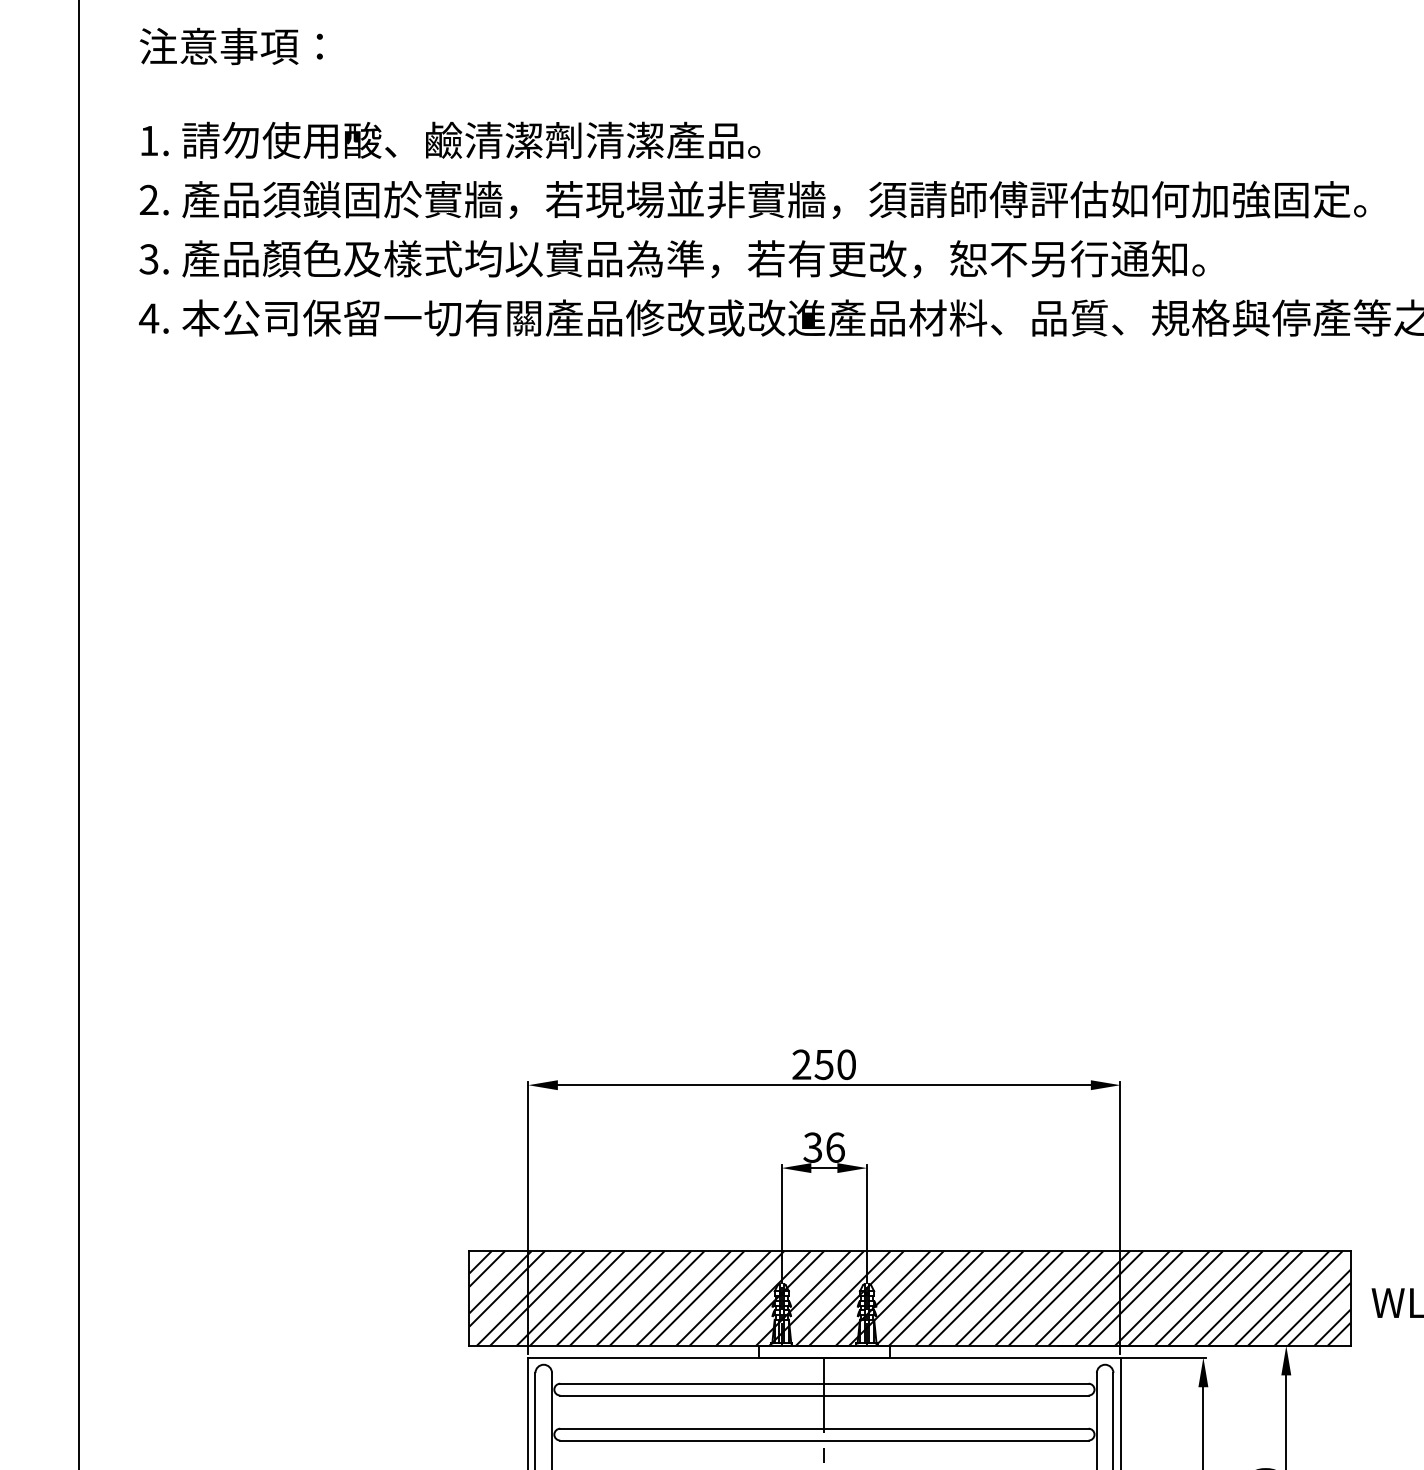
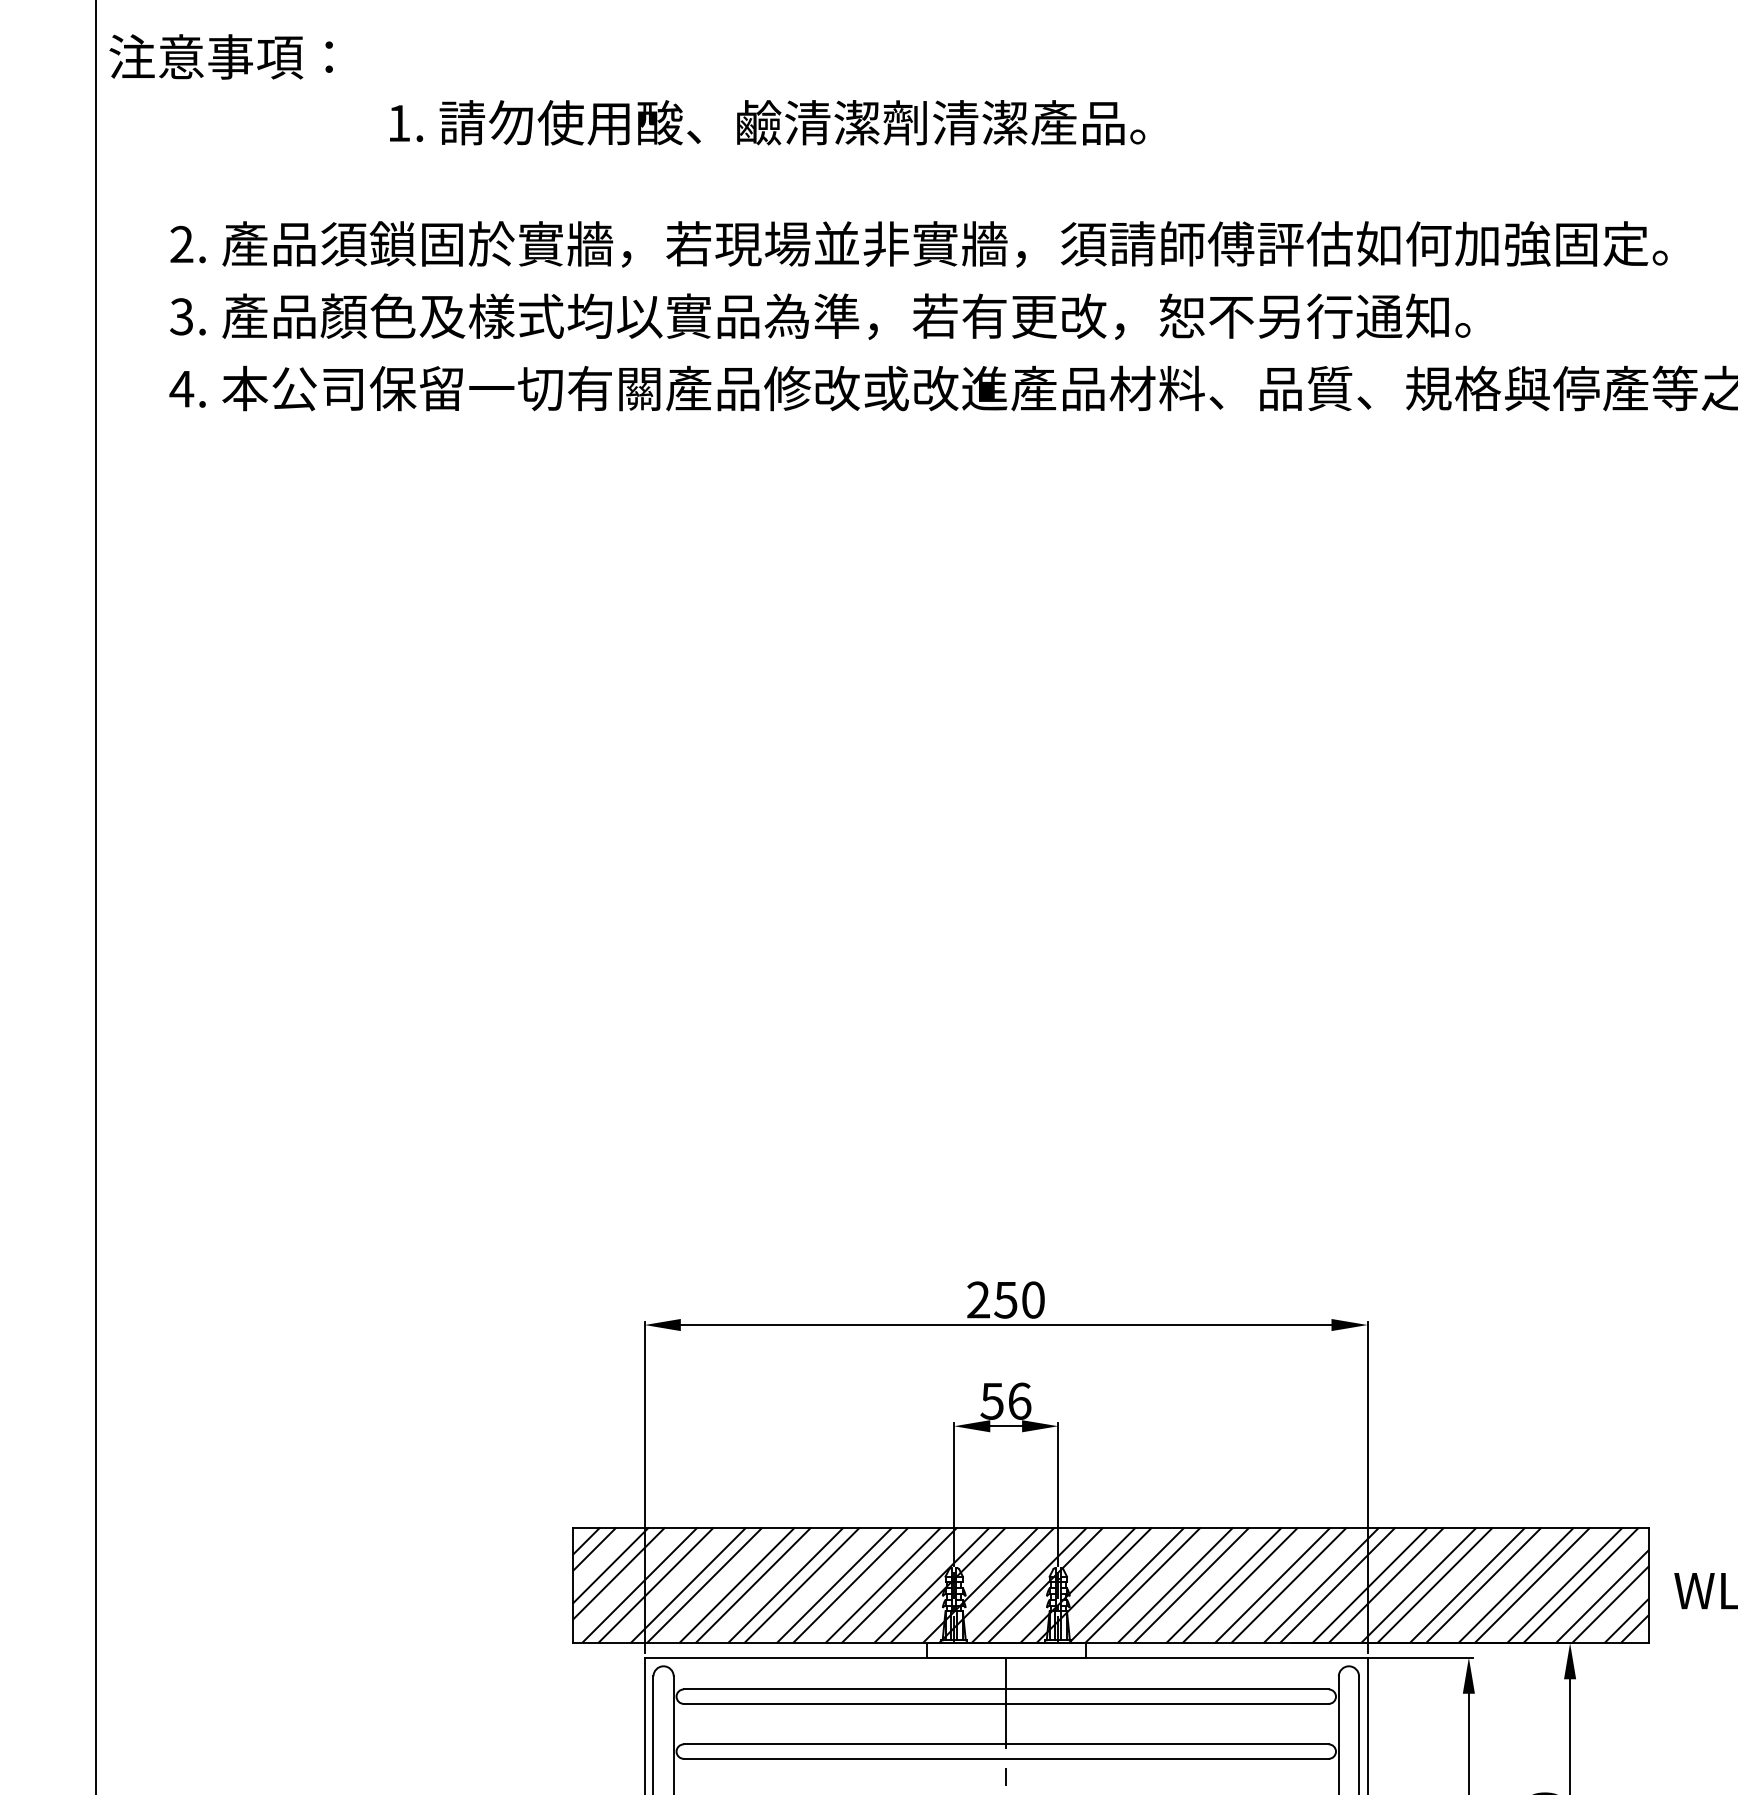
text: (231, 46) -> (221, 56), moved
text: (450, 140) -> (767, 122), moved
text: (812, 1147) -> (991, 1401), 36 -> 56

